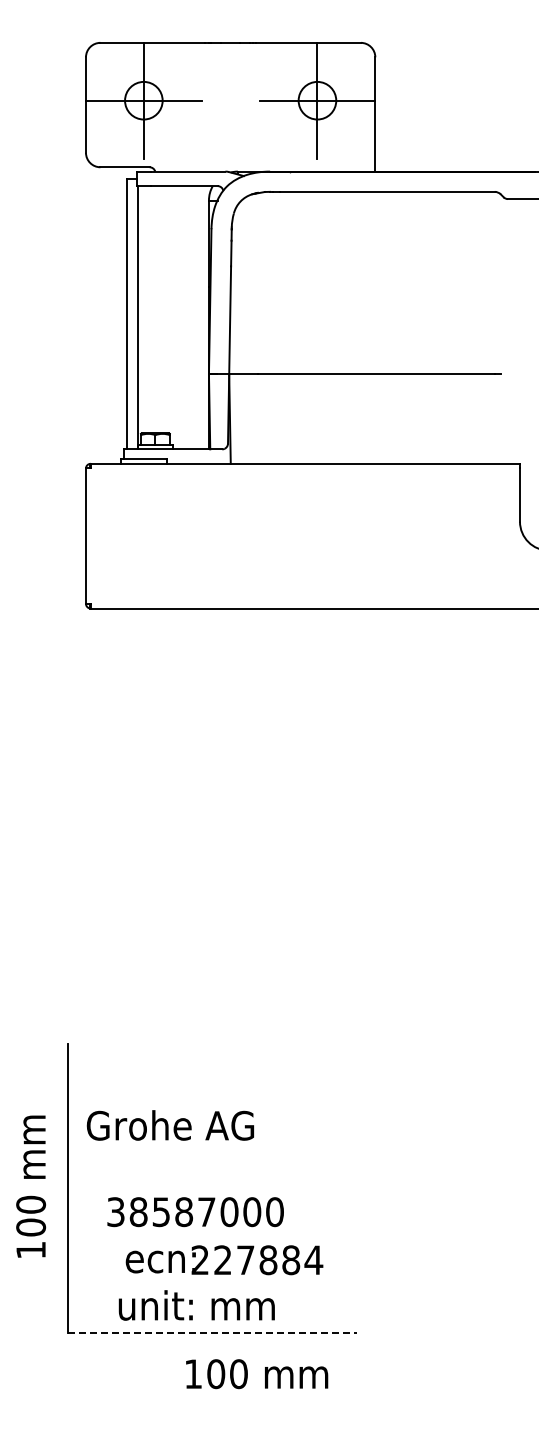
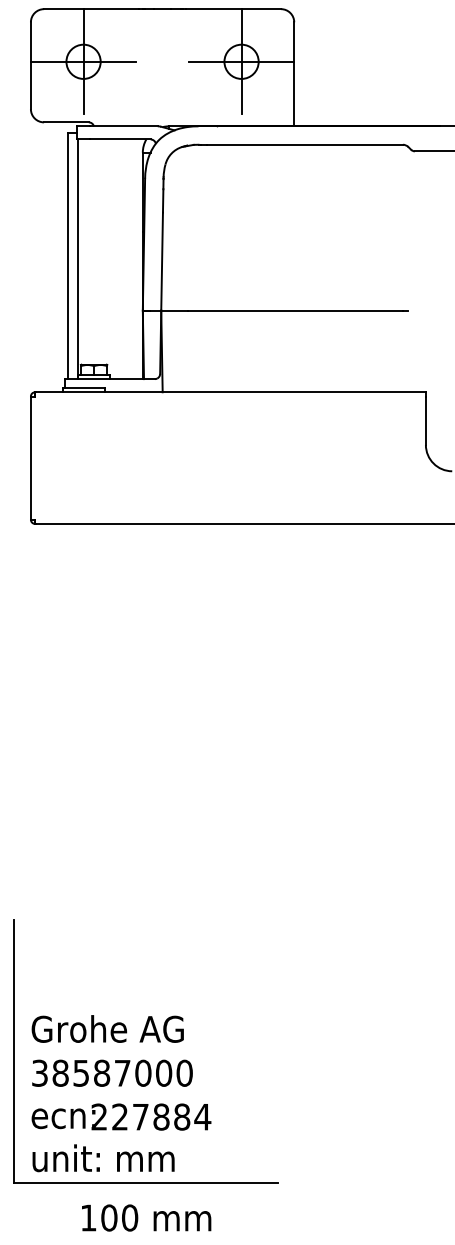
text: (169, 1125) -> (106, 1029), moved
text: (195, 1212) -> (112, 1073), moved
text: (224, 1260) -> (121, 1117), moved
text: (196, 1305) -> (103, 1158), moved
line: (212, 1332) -> (146, 1182), dashed -> solid
text: (257, 1374) -> (146, 1218), moved

